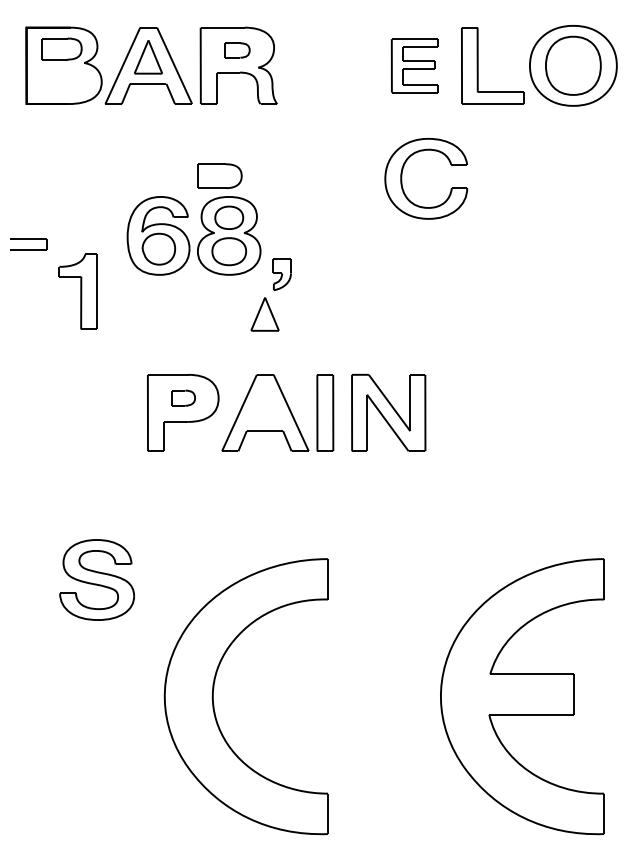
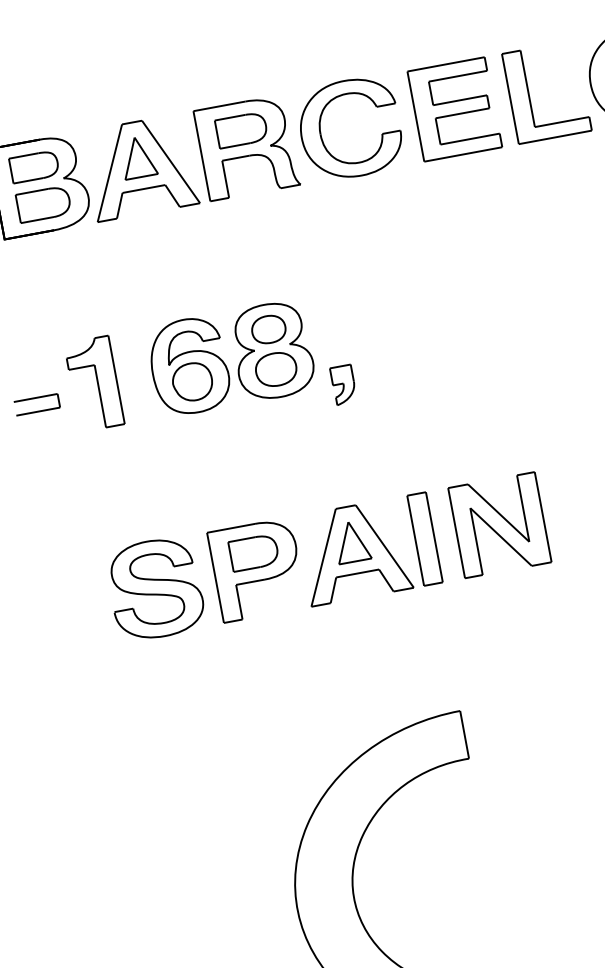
part: (237, 50) -> (241, 130), size x1.67
part: (414, 65) -> (454, 109), size x1.43
part: (219, 175) -> (42, 203), moved
part: (402, 178) -> (321, 133), moved
part: (77, 291) -> (93, 383), moved
part: (264, 314) -> (351, 542), moved
part: (183, 397) -> (254, 551), size x1.67
part: (96, 579) -> (154, 588), moved

